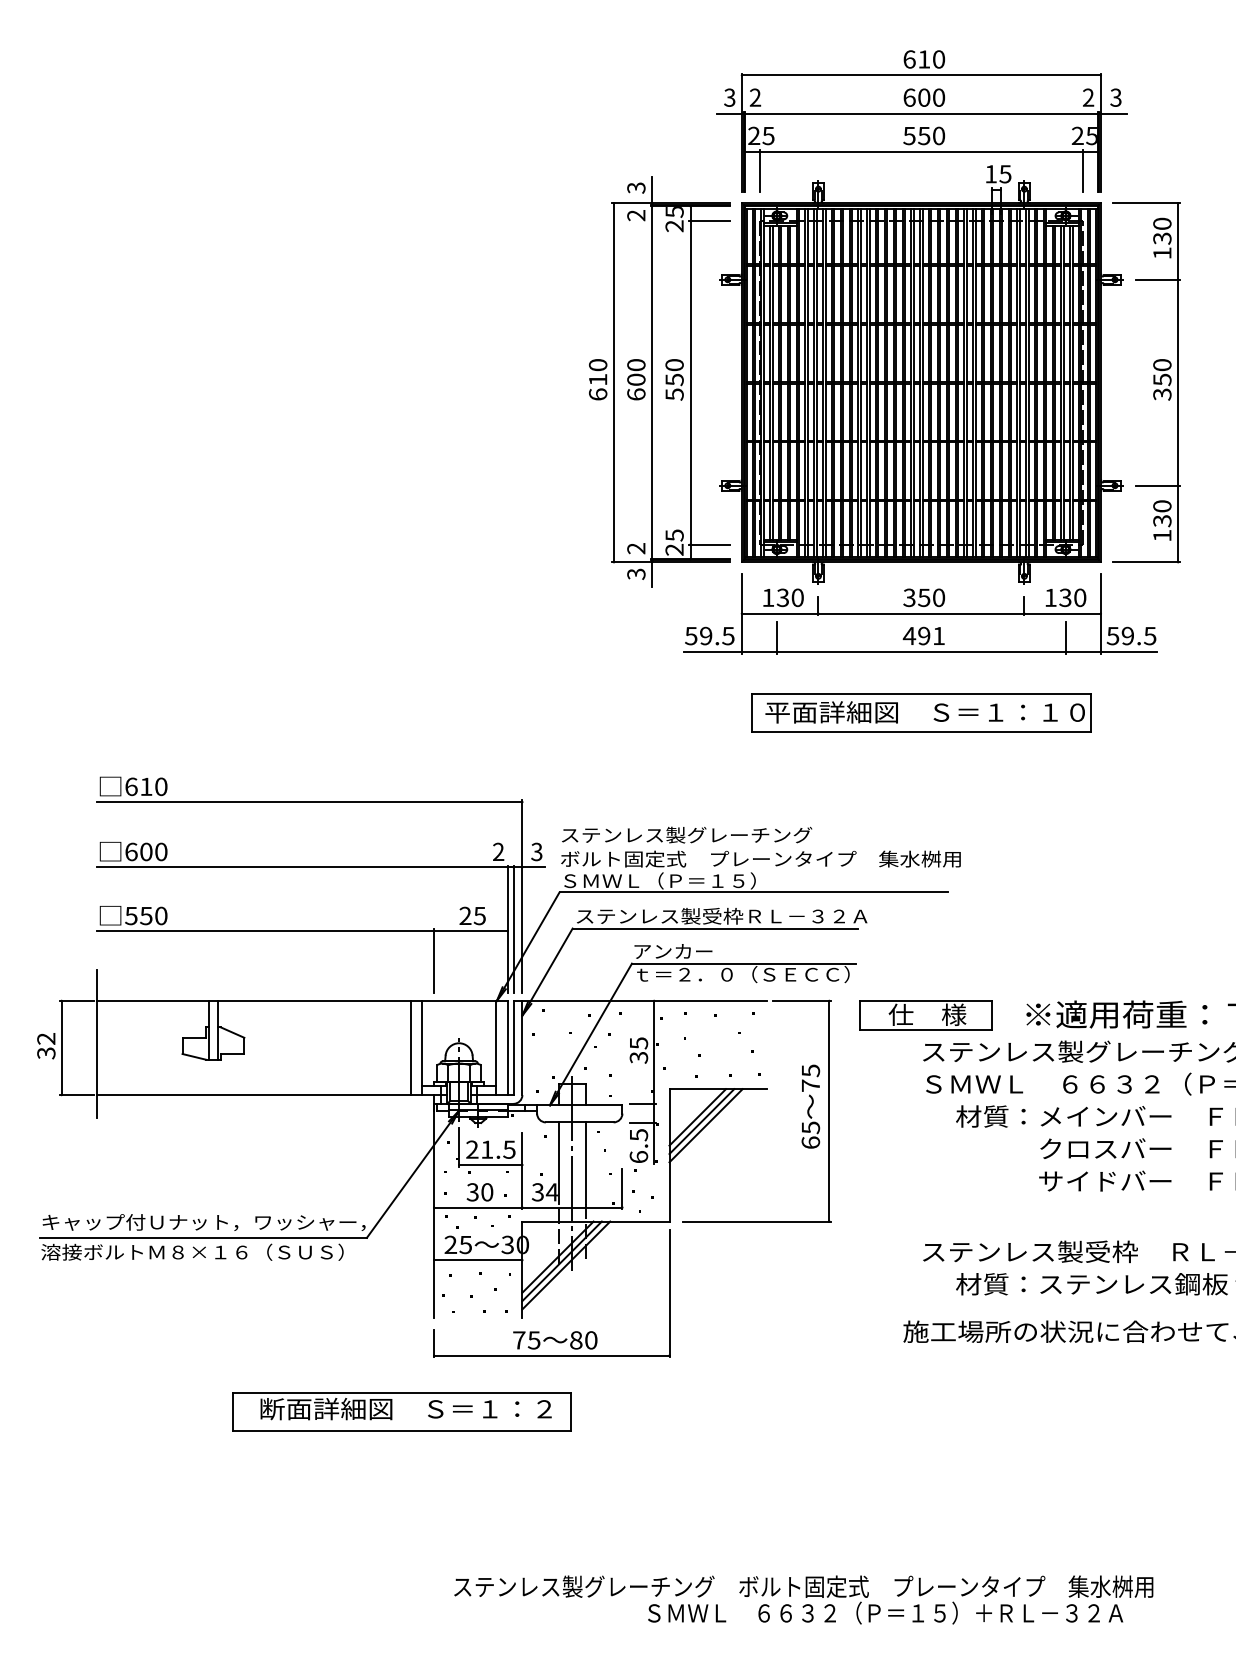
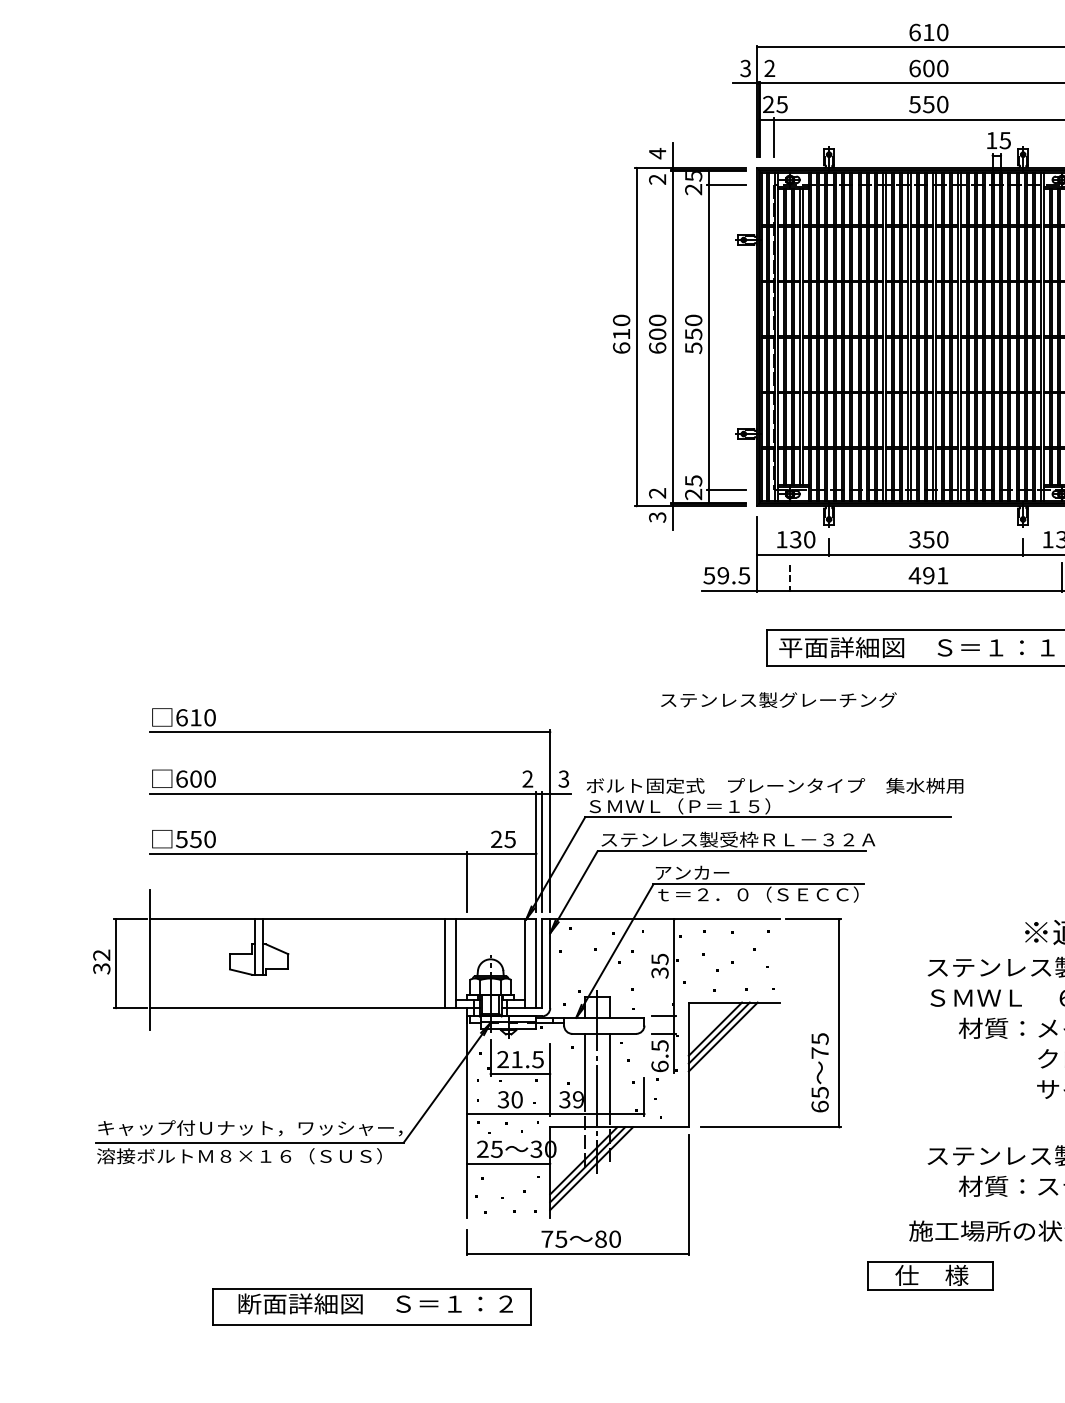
text: (636, 188) -> (657, 154), 3 -> 4
line: (776, 637) -> (789, 577), solid -> dashed
text: (687, 834) -> (779, 699), moved
part: (925, 1015) -> (930, 1276), moved
text: (810, 1106) -> (819, 1072), moved
text: (551, 1192) -> (577, 1099), 34 -> 39
part: (401, 1411) -> (371, 1306), moved

